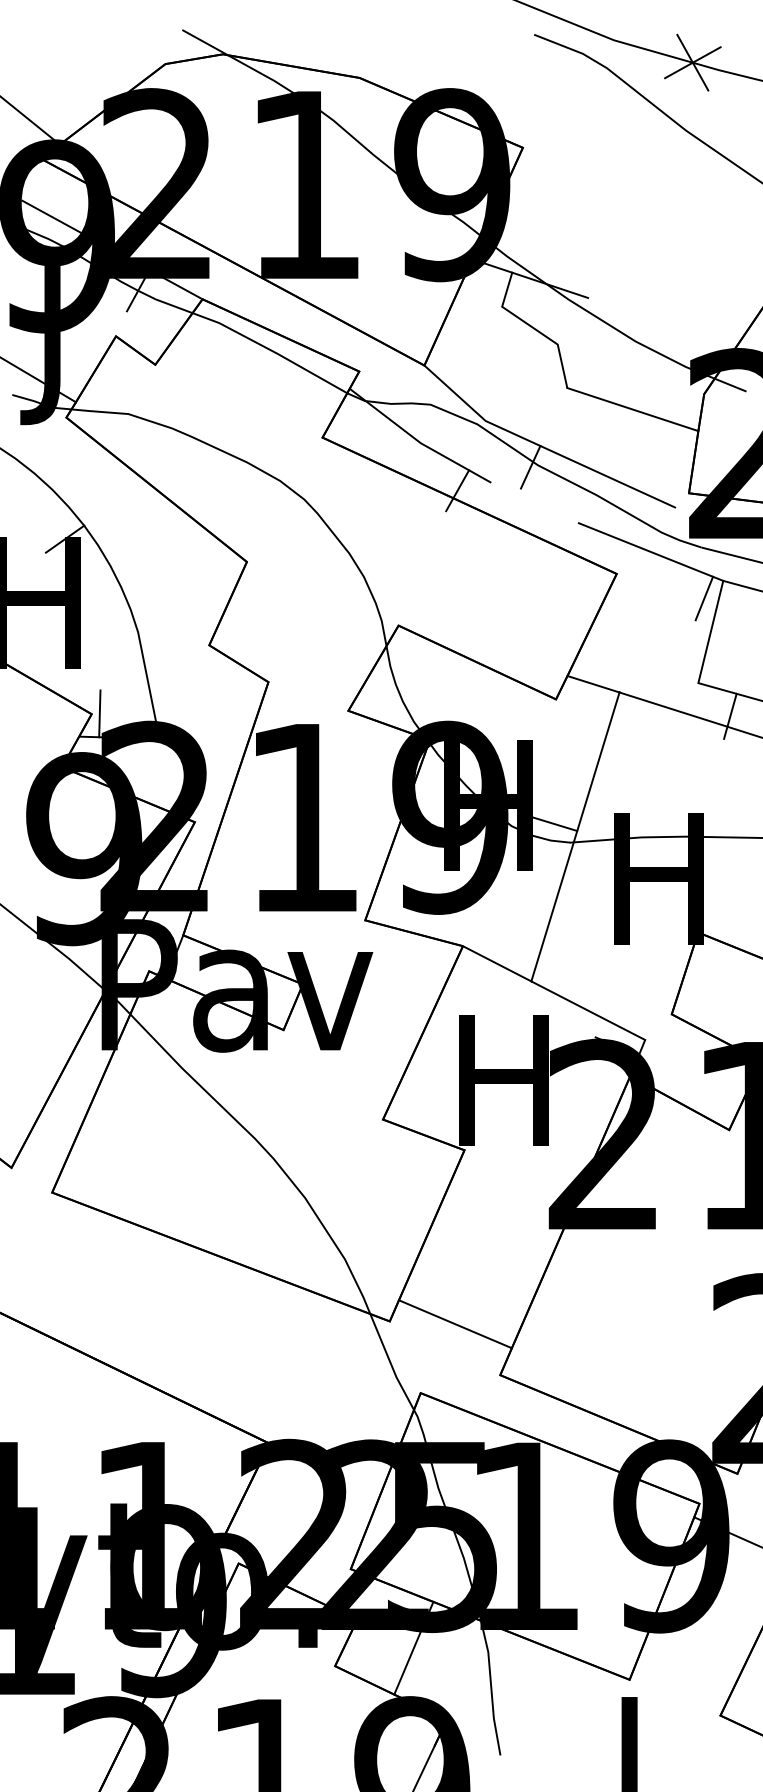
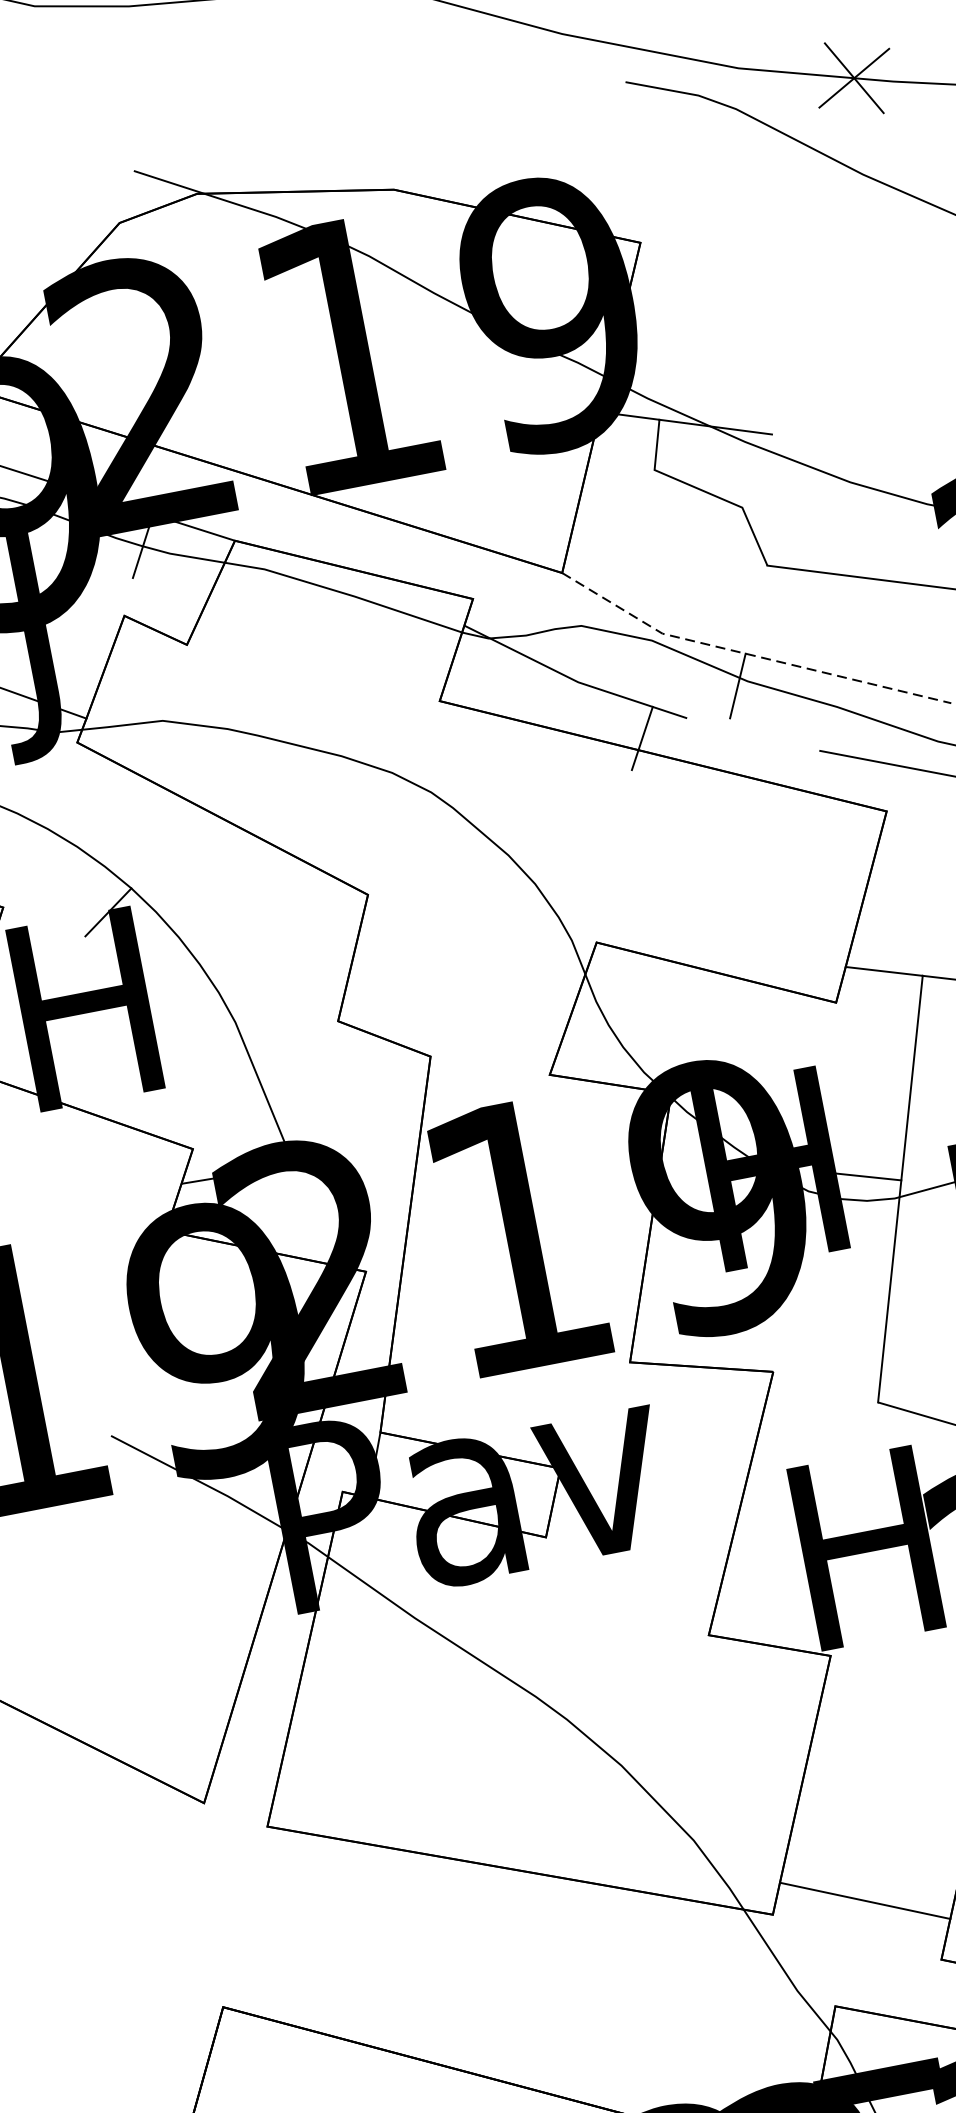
line: (542, 447) -> (748, 655), solid -> dashed
line: (99, 713) -> (203, 1146), removed
line: (497, 963) -> (826, 1386), removed

